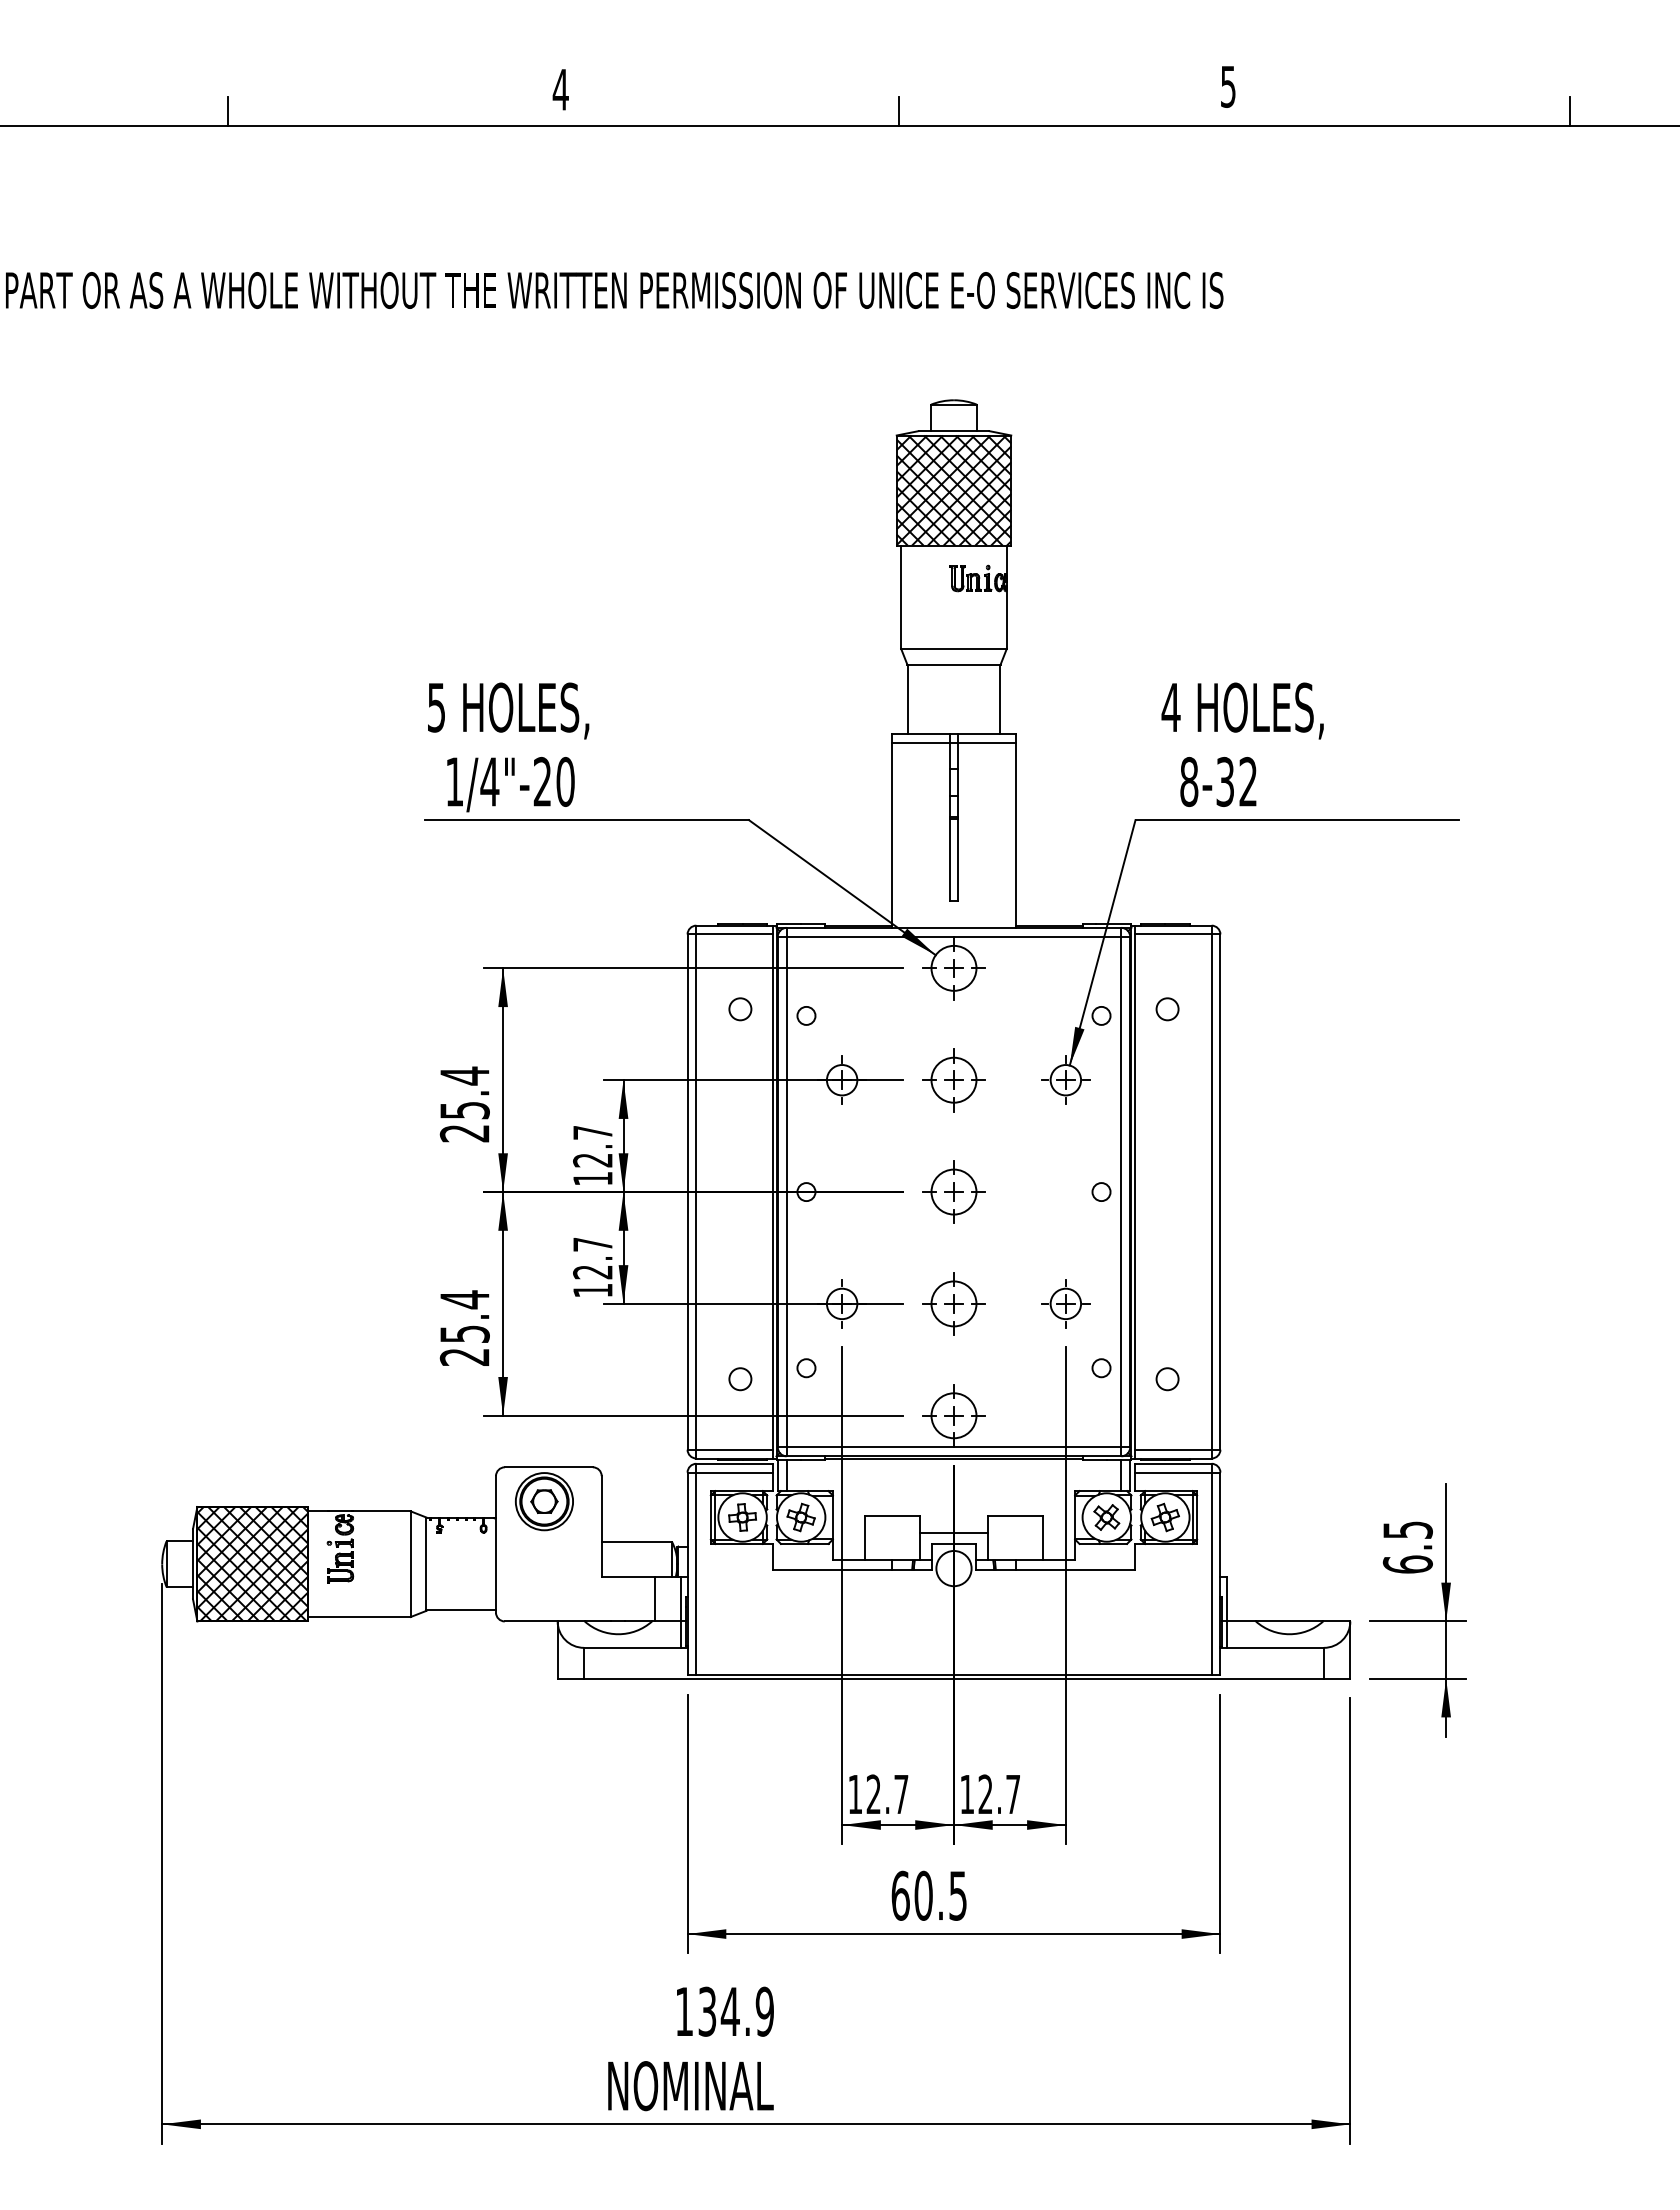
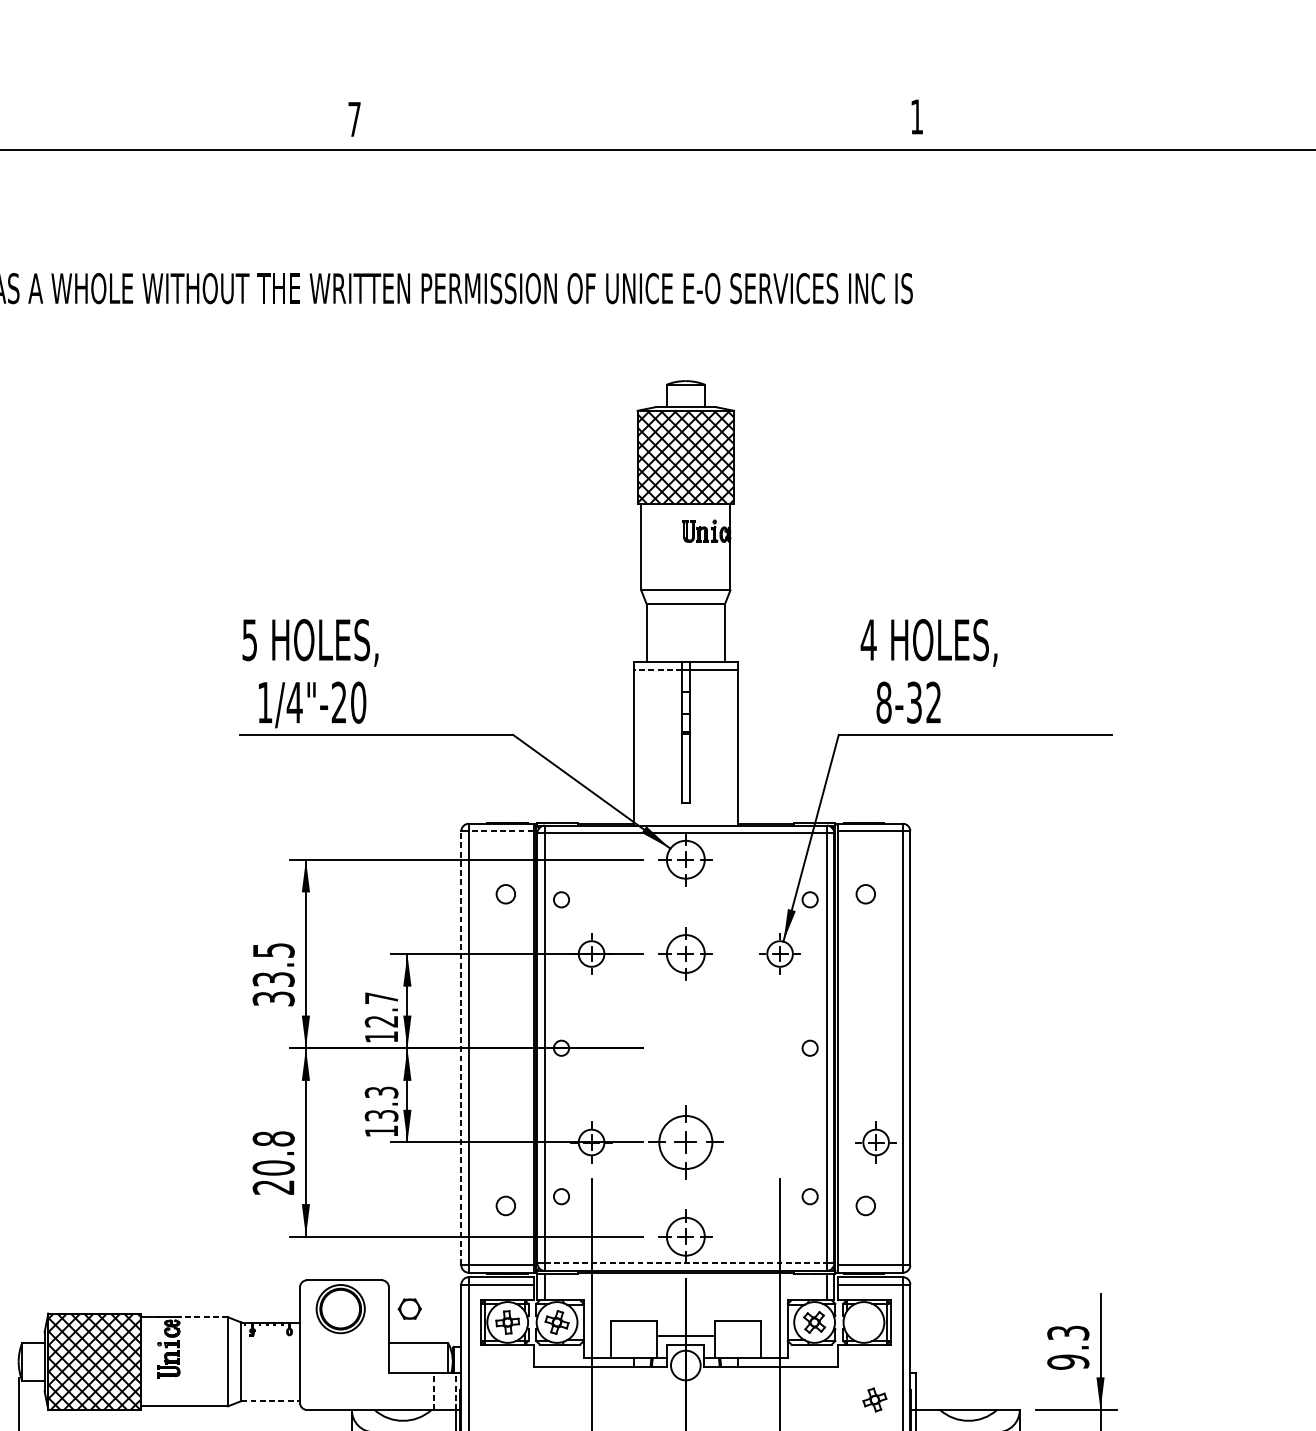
text: (1228, 86) -> (917, 116), 5 -> 1
text: (560, 89) -> (354, 119), 4 -> 7
line: (228, 111) -> (74, 137), removed
line: (899, 111) -> (639, 137), removed
line: (1570, 111) -> (1205, 137), removed
line: (920, 742) -> (657, 669), solid -> dashed
line: (734, 934) -> (500, 831), solid -> dashed
text: (464, 1104) -> (273, 974), 25.4 -> 33.5
part: (953, 1191) -> (685, 1047), removed
line: (687, 1192) -> (461, 1048), solid -> dashed
text: (592, 1258) -> (381, 1104), 12.7 -> 13.3
part: (953, 1303) -> (685, 1142), size x1.4
part: (1065, 1303) -> (875, 1142), moved
text: (464, 1316) -> (273, 1153), 25.4 -> 20.8
line: (954, 1447) -> (686, 1263), solid -> dashed
part: (544, 1501) -> (409, 1308), moved
line: (381, 1511) -> (203, 1317), solid -> dashed
part: (1164, 1517) -> (874, 1399), moved
text: (1407, 1547) -> (1067, 1347), 6.5 -> 9.3
line: (654, 1598) -> (433, 1390), solid -> dashed
line: (680, 1598) -> (455, 1390), solid -> dashed
line: (461, 1610) -> (270, 1400), solid -> dashed

